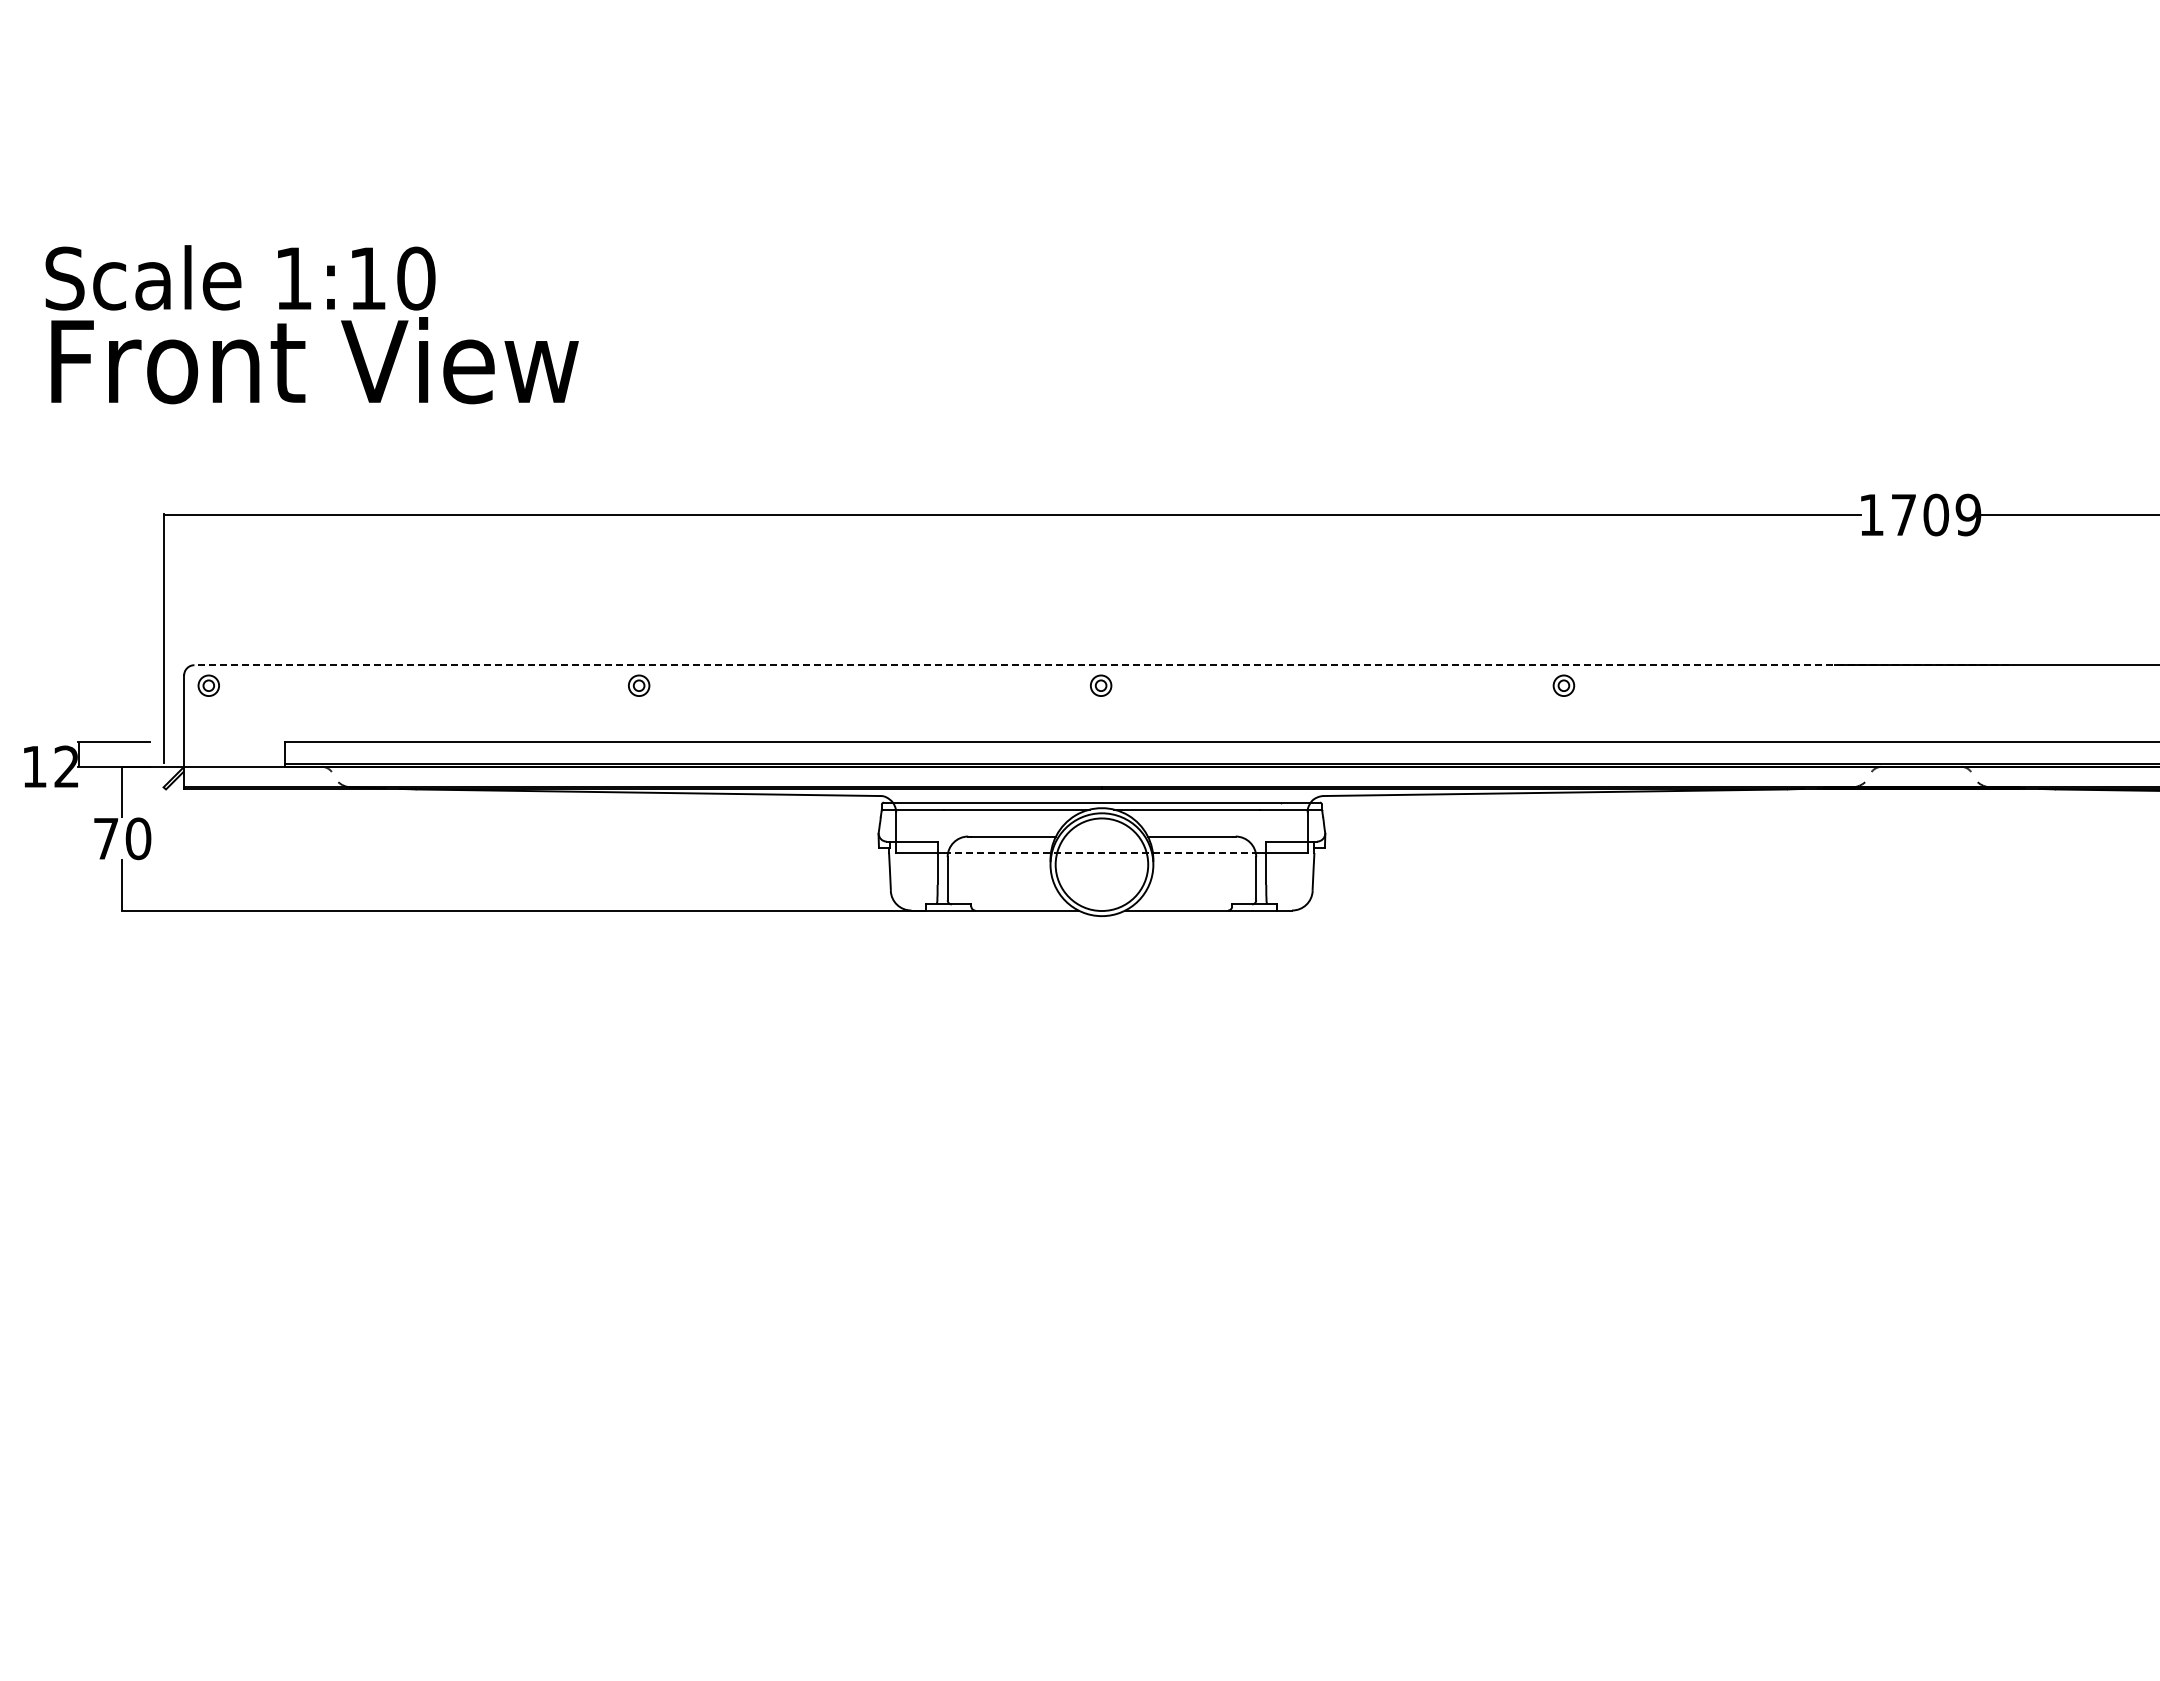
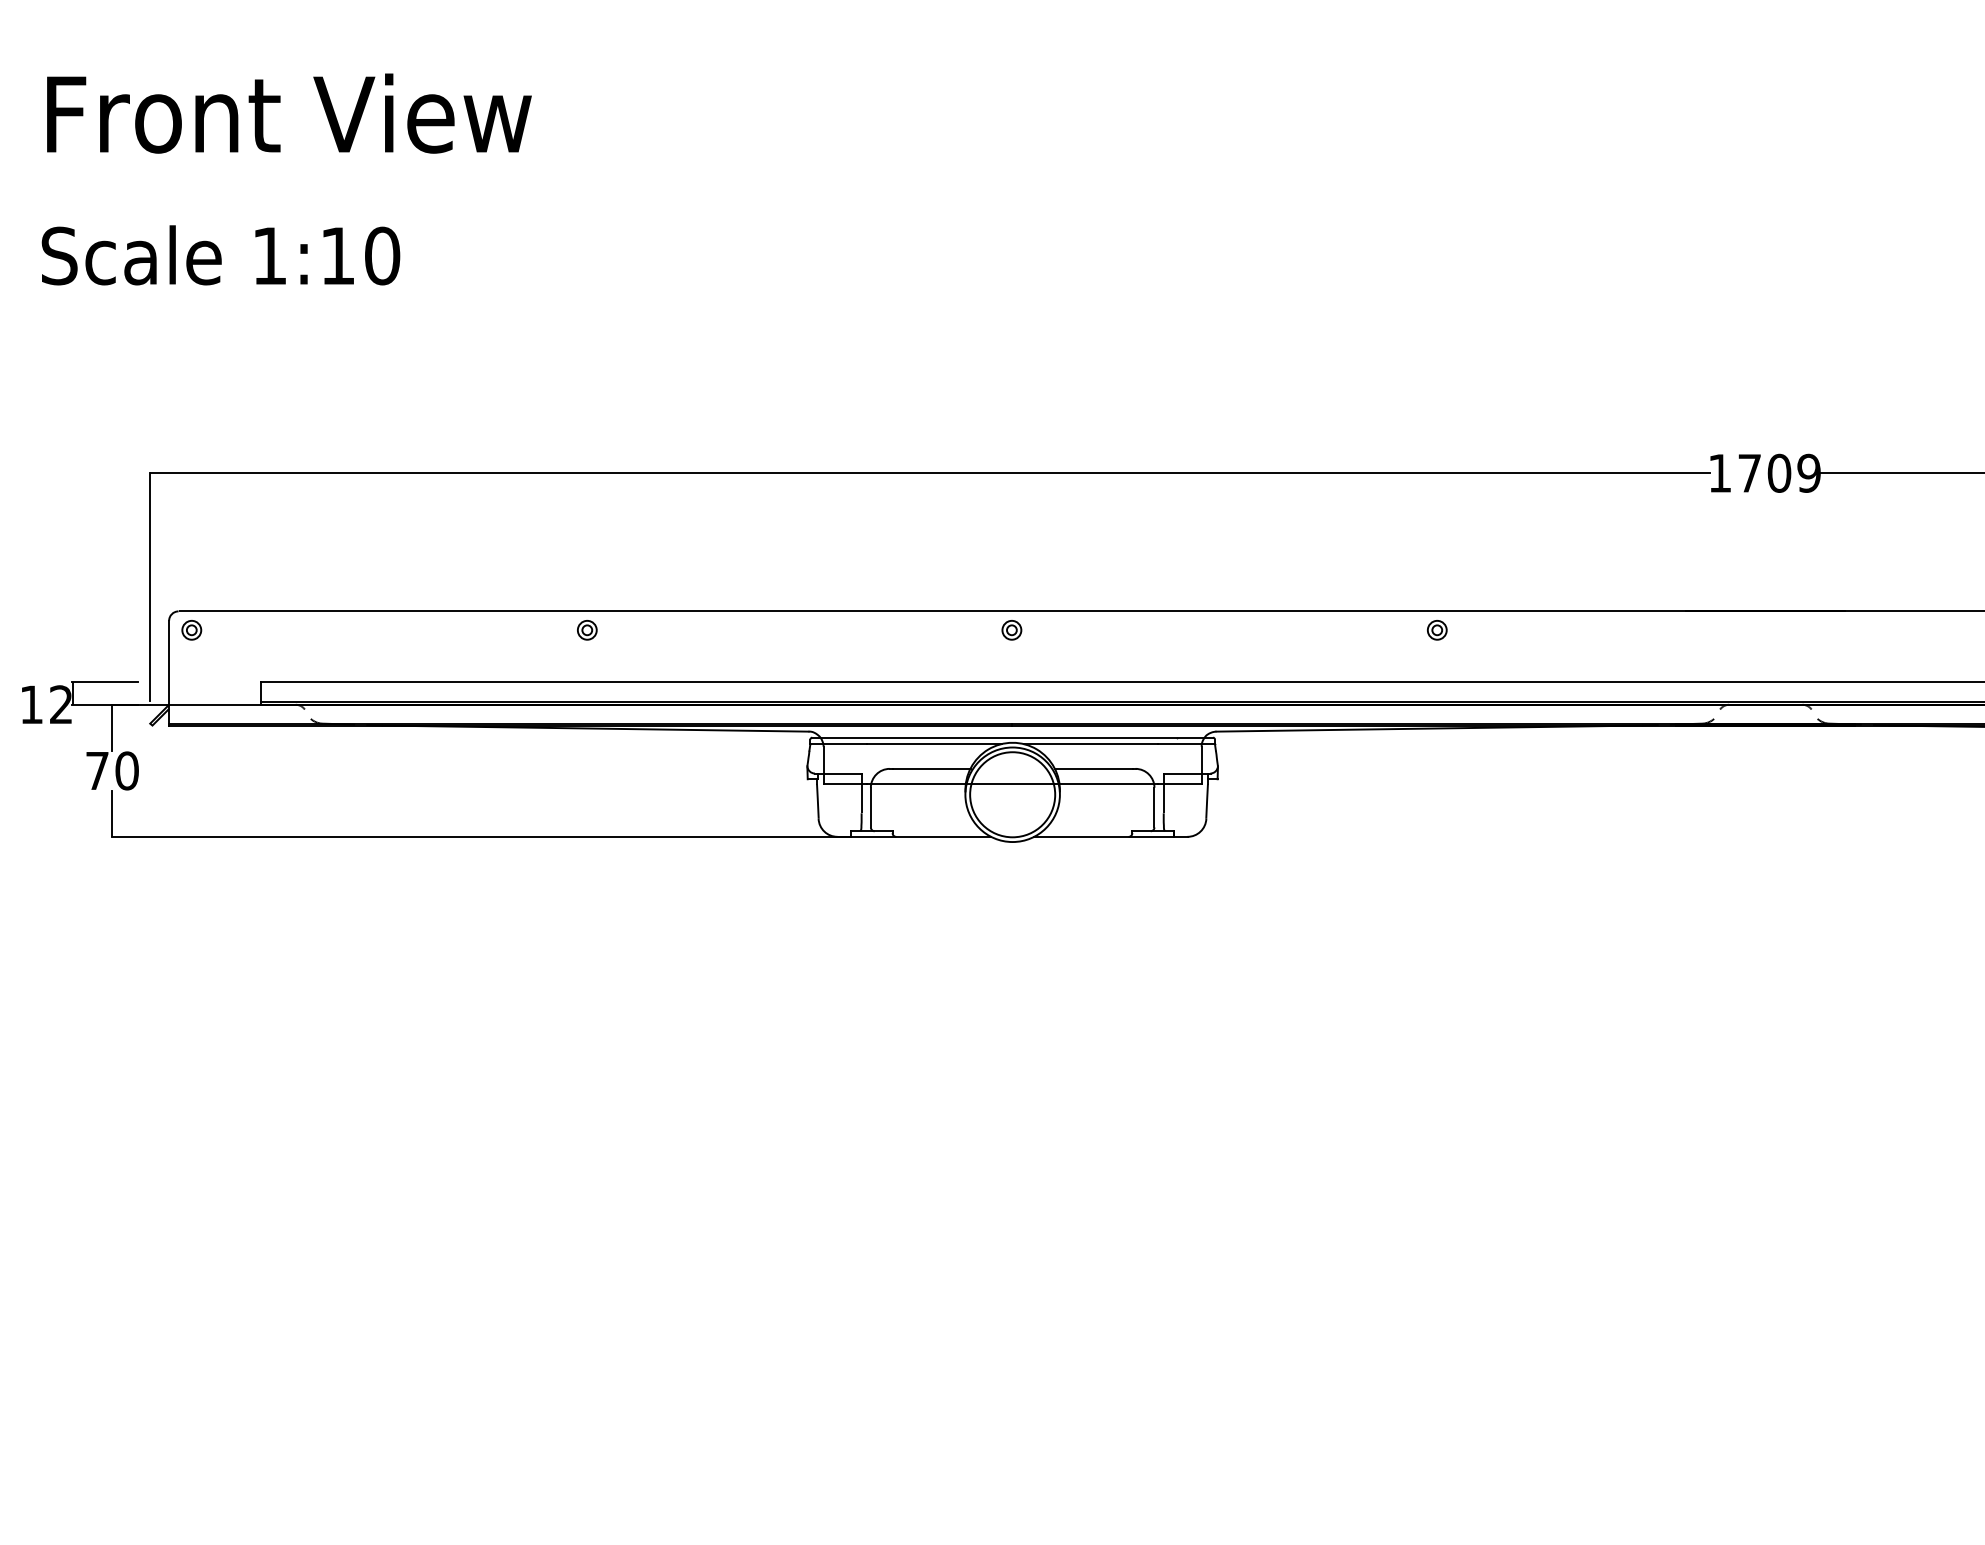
text: (314, 360) -> (288, 113), moved
line: (1101, 665) -> (1012, 611), dashed -> solid
line: (1102, 853) -> (1013, 784), dashed -> solid

